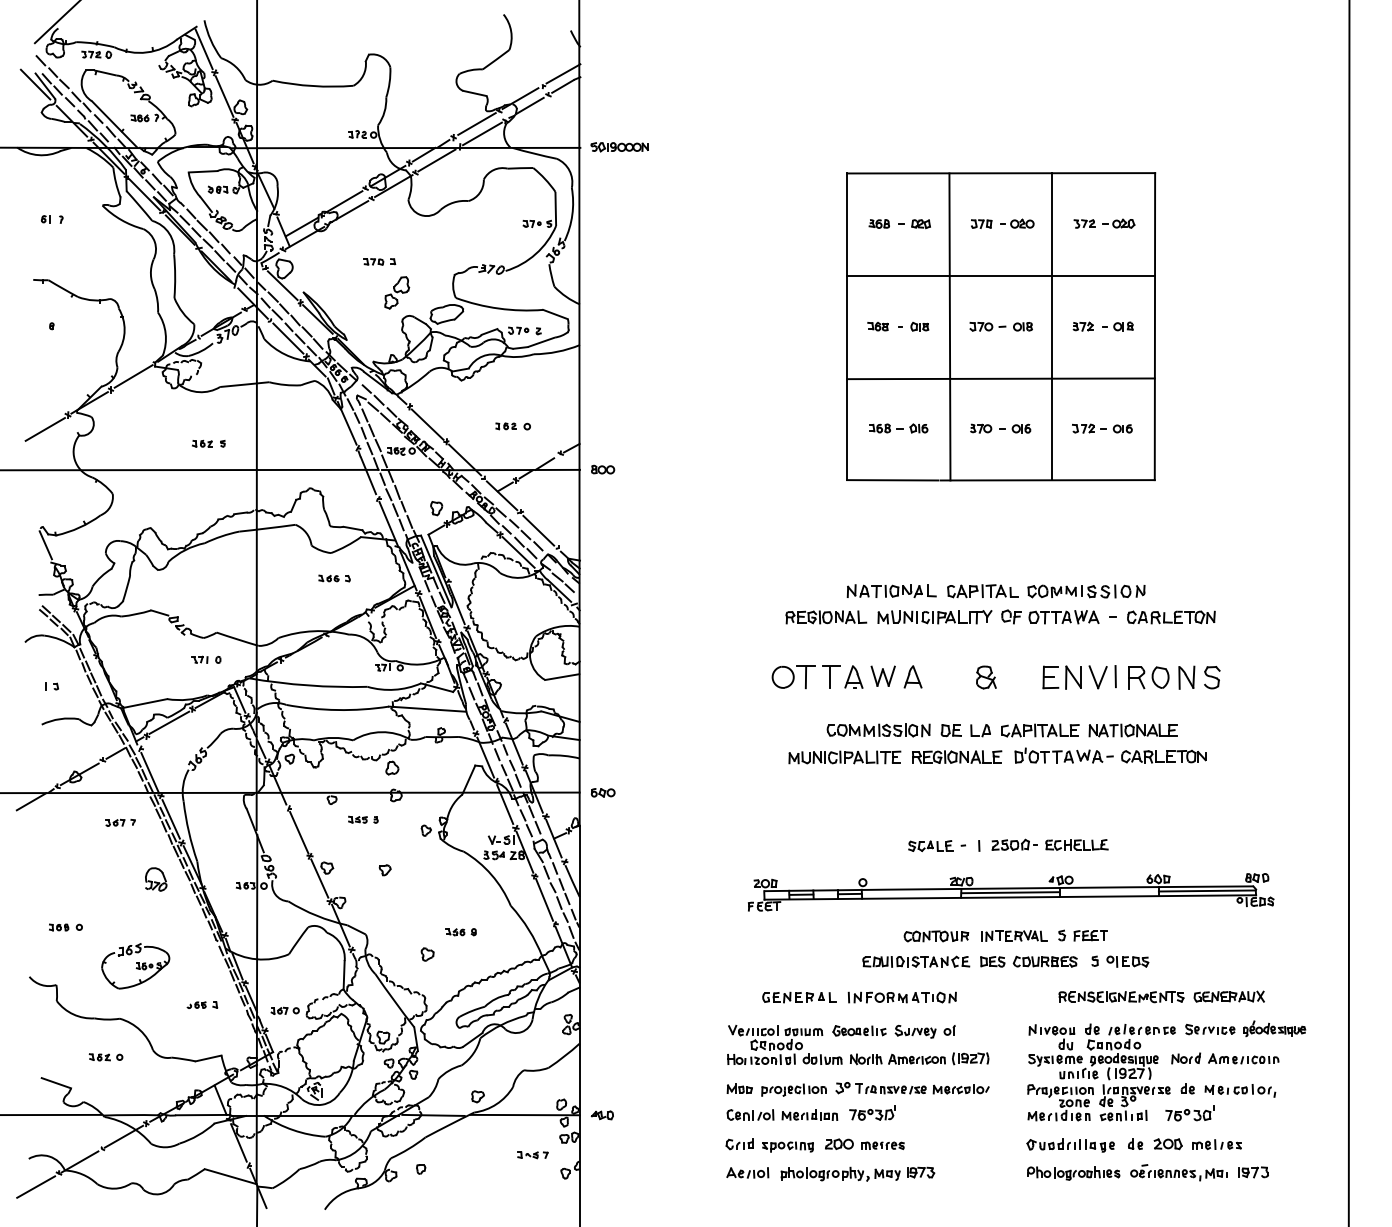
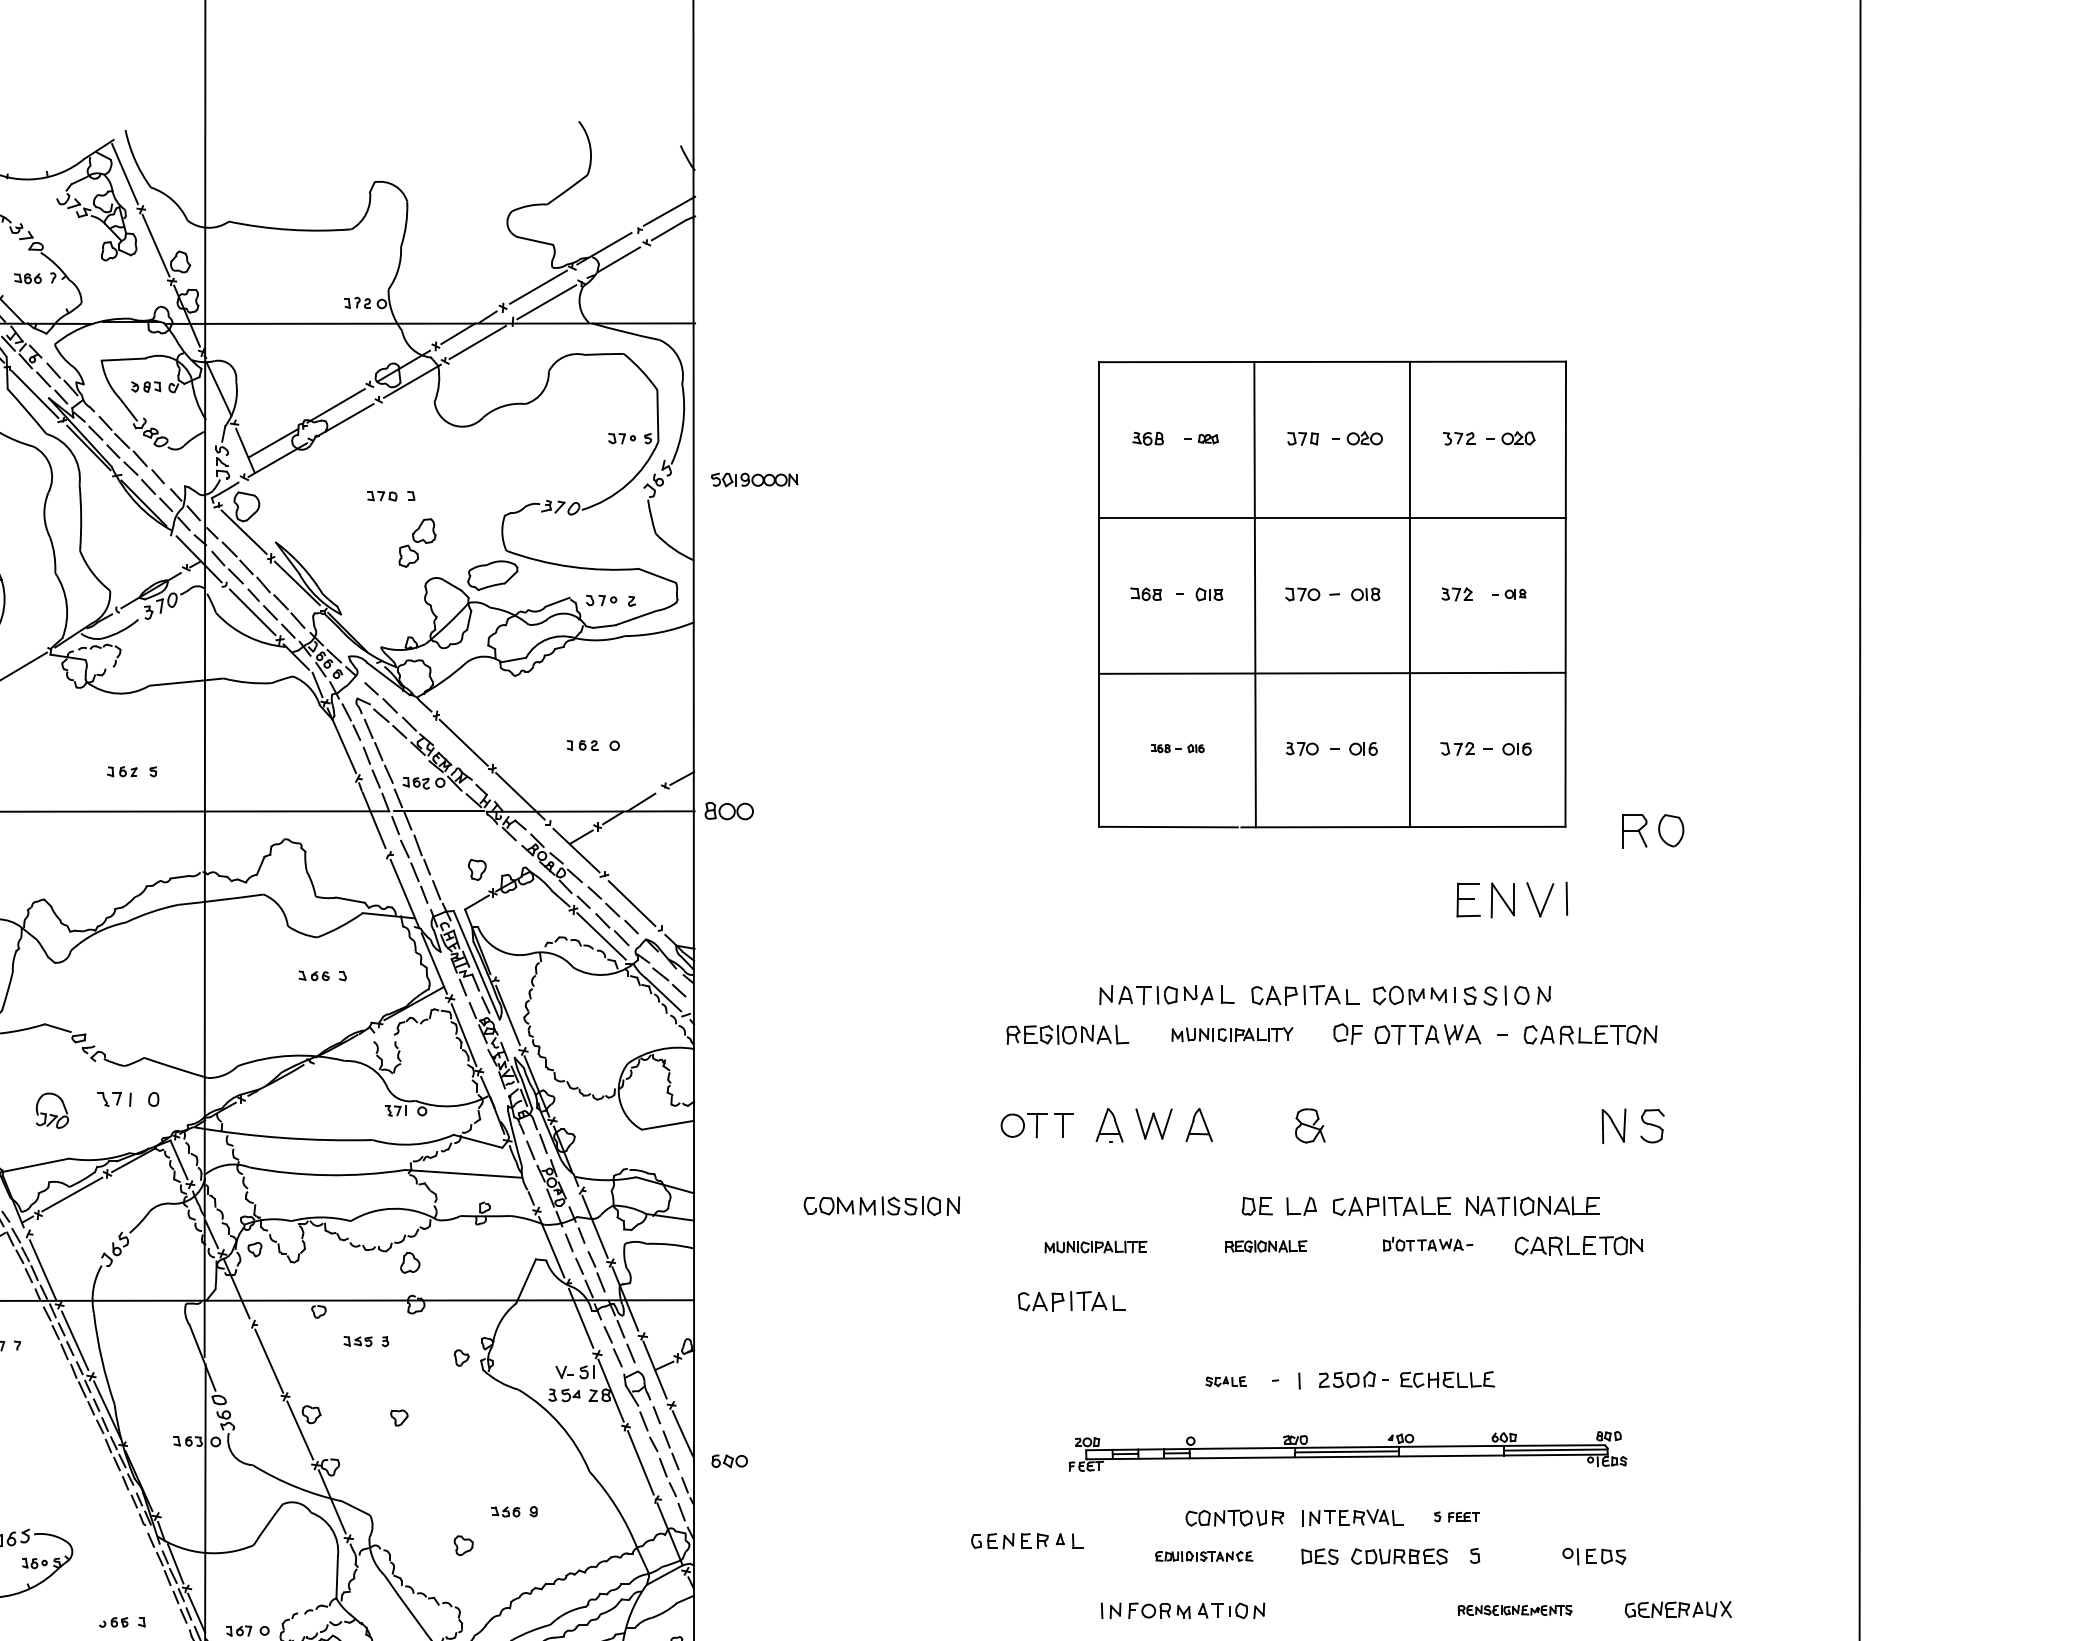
part: (619, 147) -> (754, 480), moved
part: (914, 224) -> (1201, 439), size x0.7
part: (1117, 326) -> (1508, 594), size x0.7
part: (898, 428) -> (1177, 748), size x0.6
part: (603, 469) -> (730, 810), size x1.4
part: (934, 617) -> (1231, 1034), size x0.7
part: (206, 659) -> (128, 1098), size x1.4
part: (805, 677) -> (1036, 1125), size x0.7
part: (1079, 677) -> (1512, 900), moved
part: (1148, 677) -> (1652, 830), moved
part: (878, 730) -> (881, 1206), moved
part: (1063, 755) -> (1427, 1244), size x0.6
part: (957, 756) -> (1266, 1245), size x0.6
part: (844, 757) -> (1095, 1247), size x0.6
part: (602, 792) -> (728, 1460), moved
part: (828, 793) -> (1071, 1301), added
part: (930, 846) -> (1225, 1381), size x0.6
part: (156, 879) -> (52, 1110), moved
part: (1011, 892) -> (1348, 1451), size x0.7
part: (1082, 935) -> (1455, 1516), size x0.6
part: (916, 961) -> (1204, 1556), size x0.6
part: (1127, 961) -> (1593, 1556), moved
part: (799, 997) -> (1027, 1541), moved
part: (1121, 997) -> (1515, 1610), size x0.6

